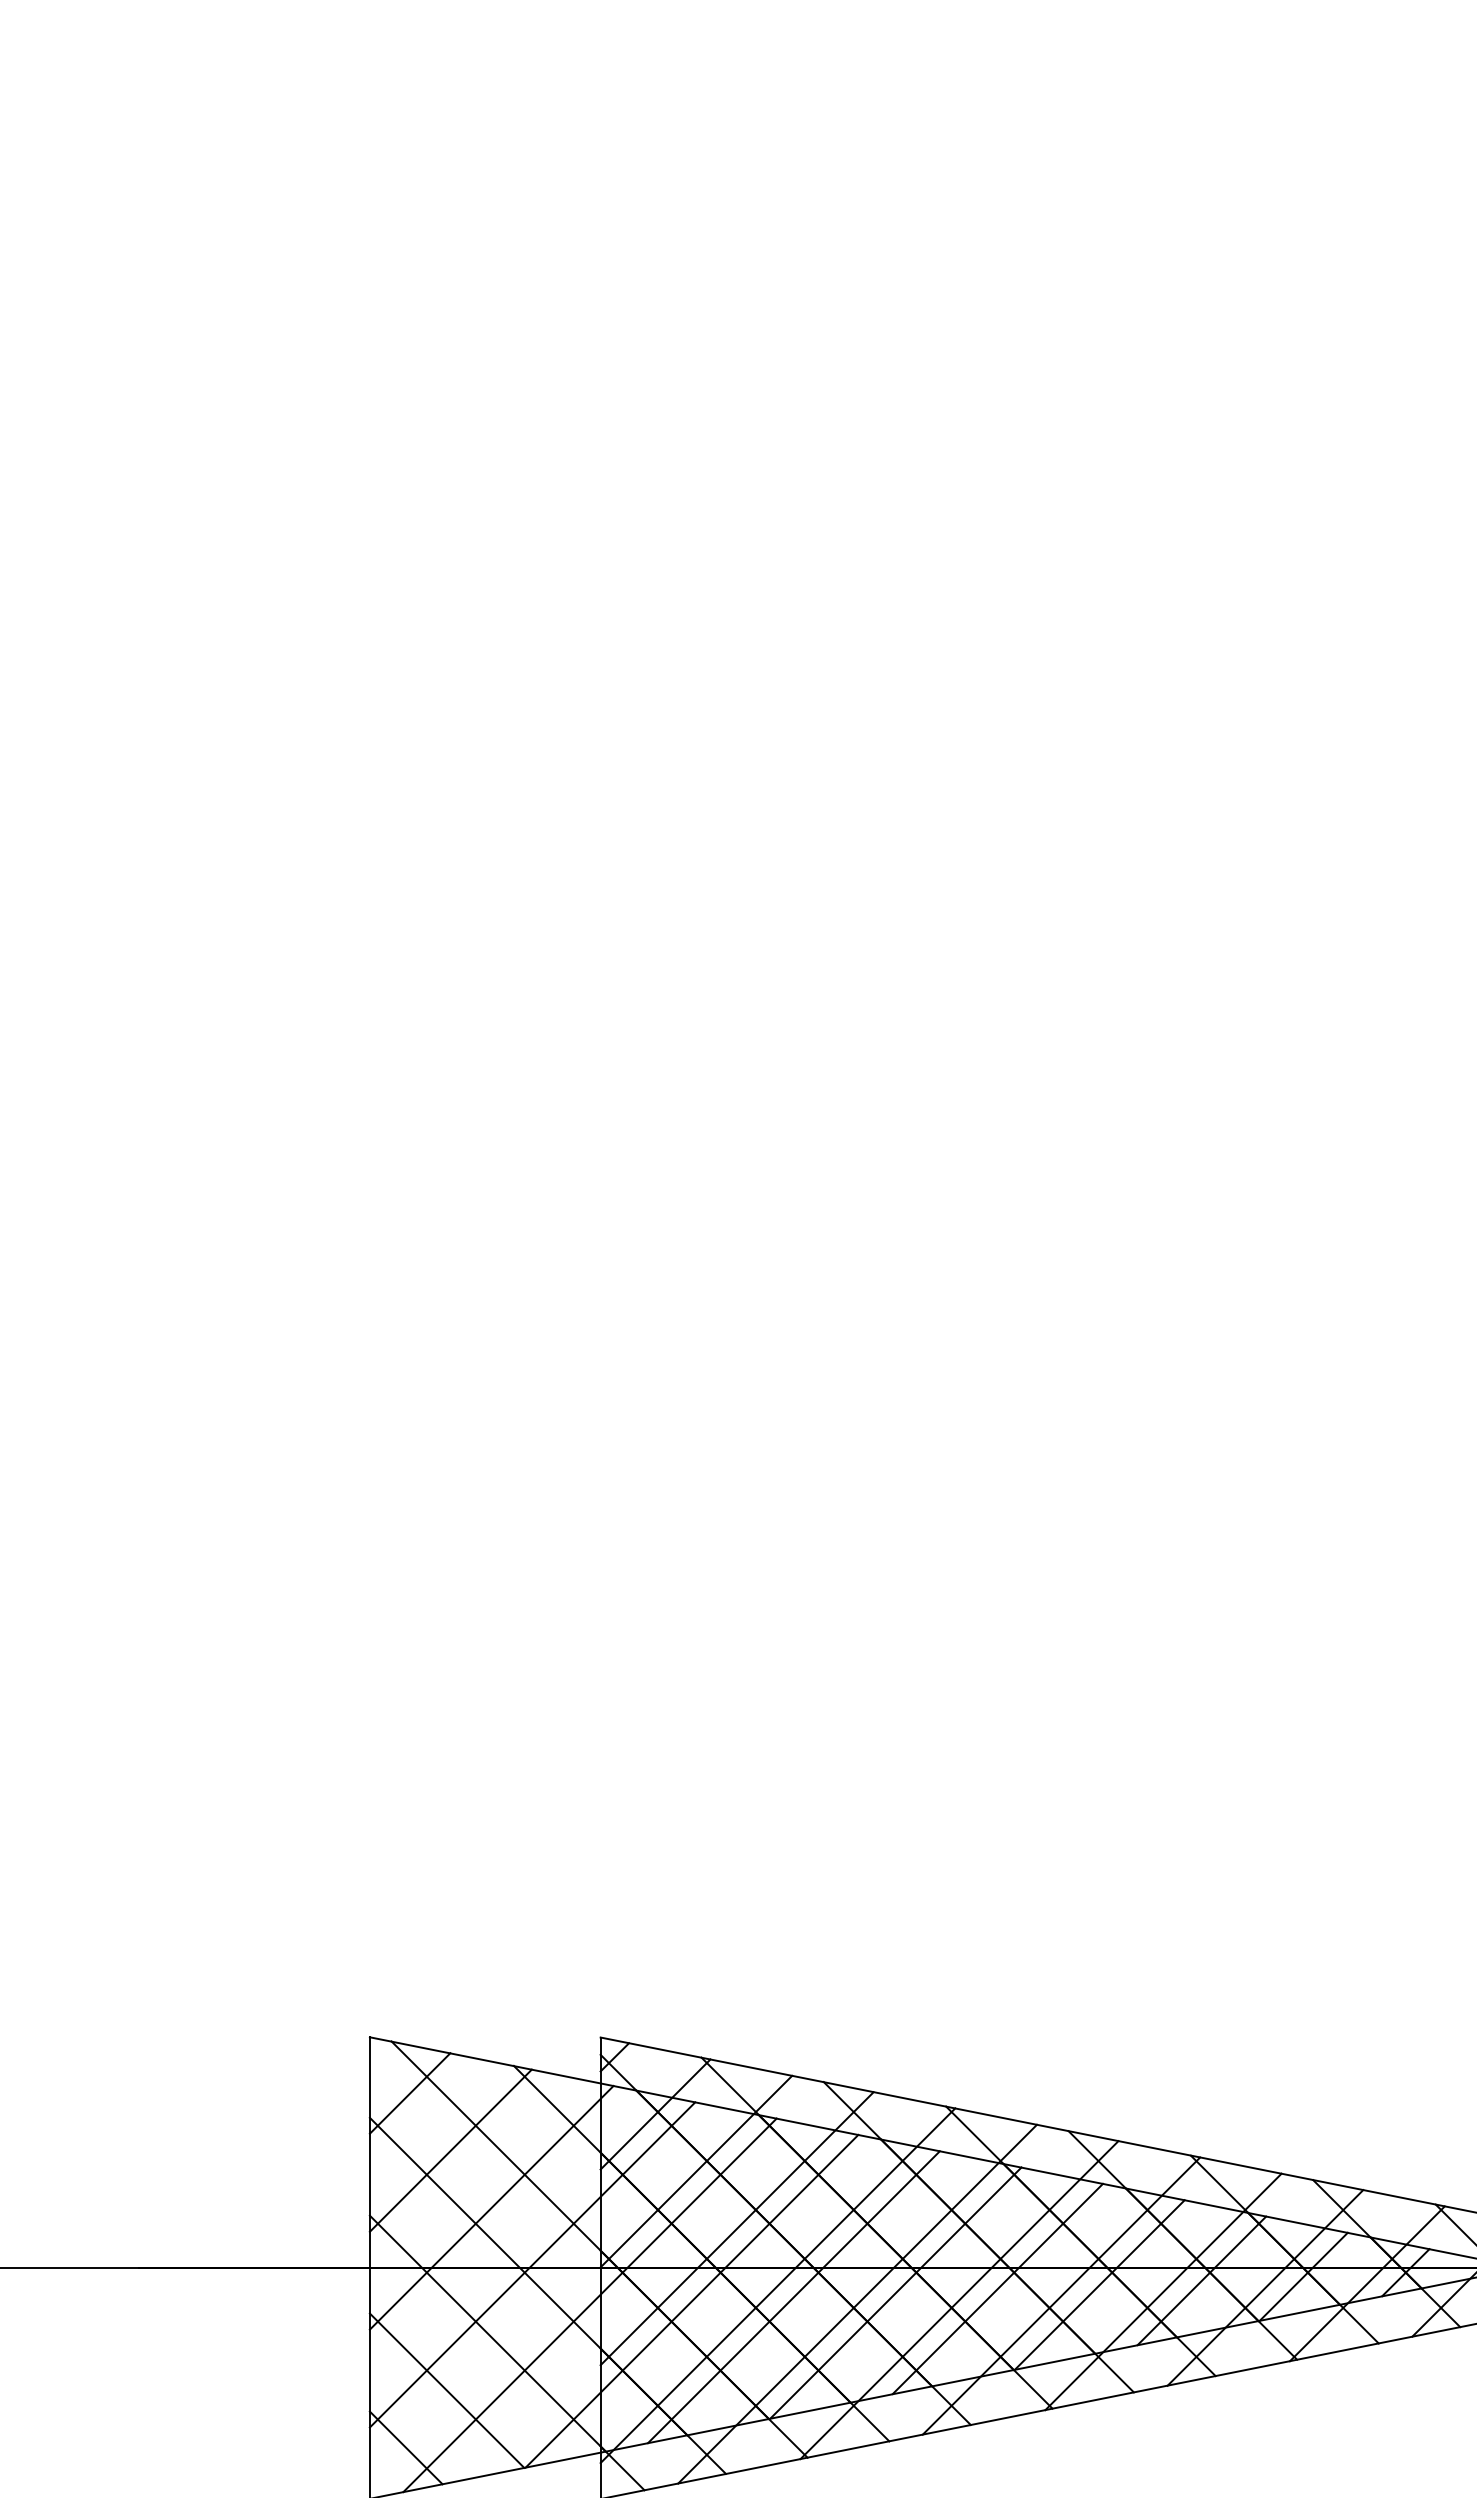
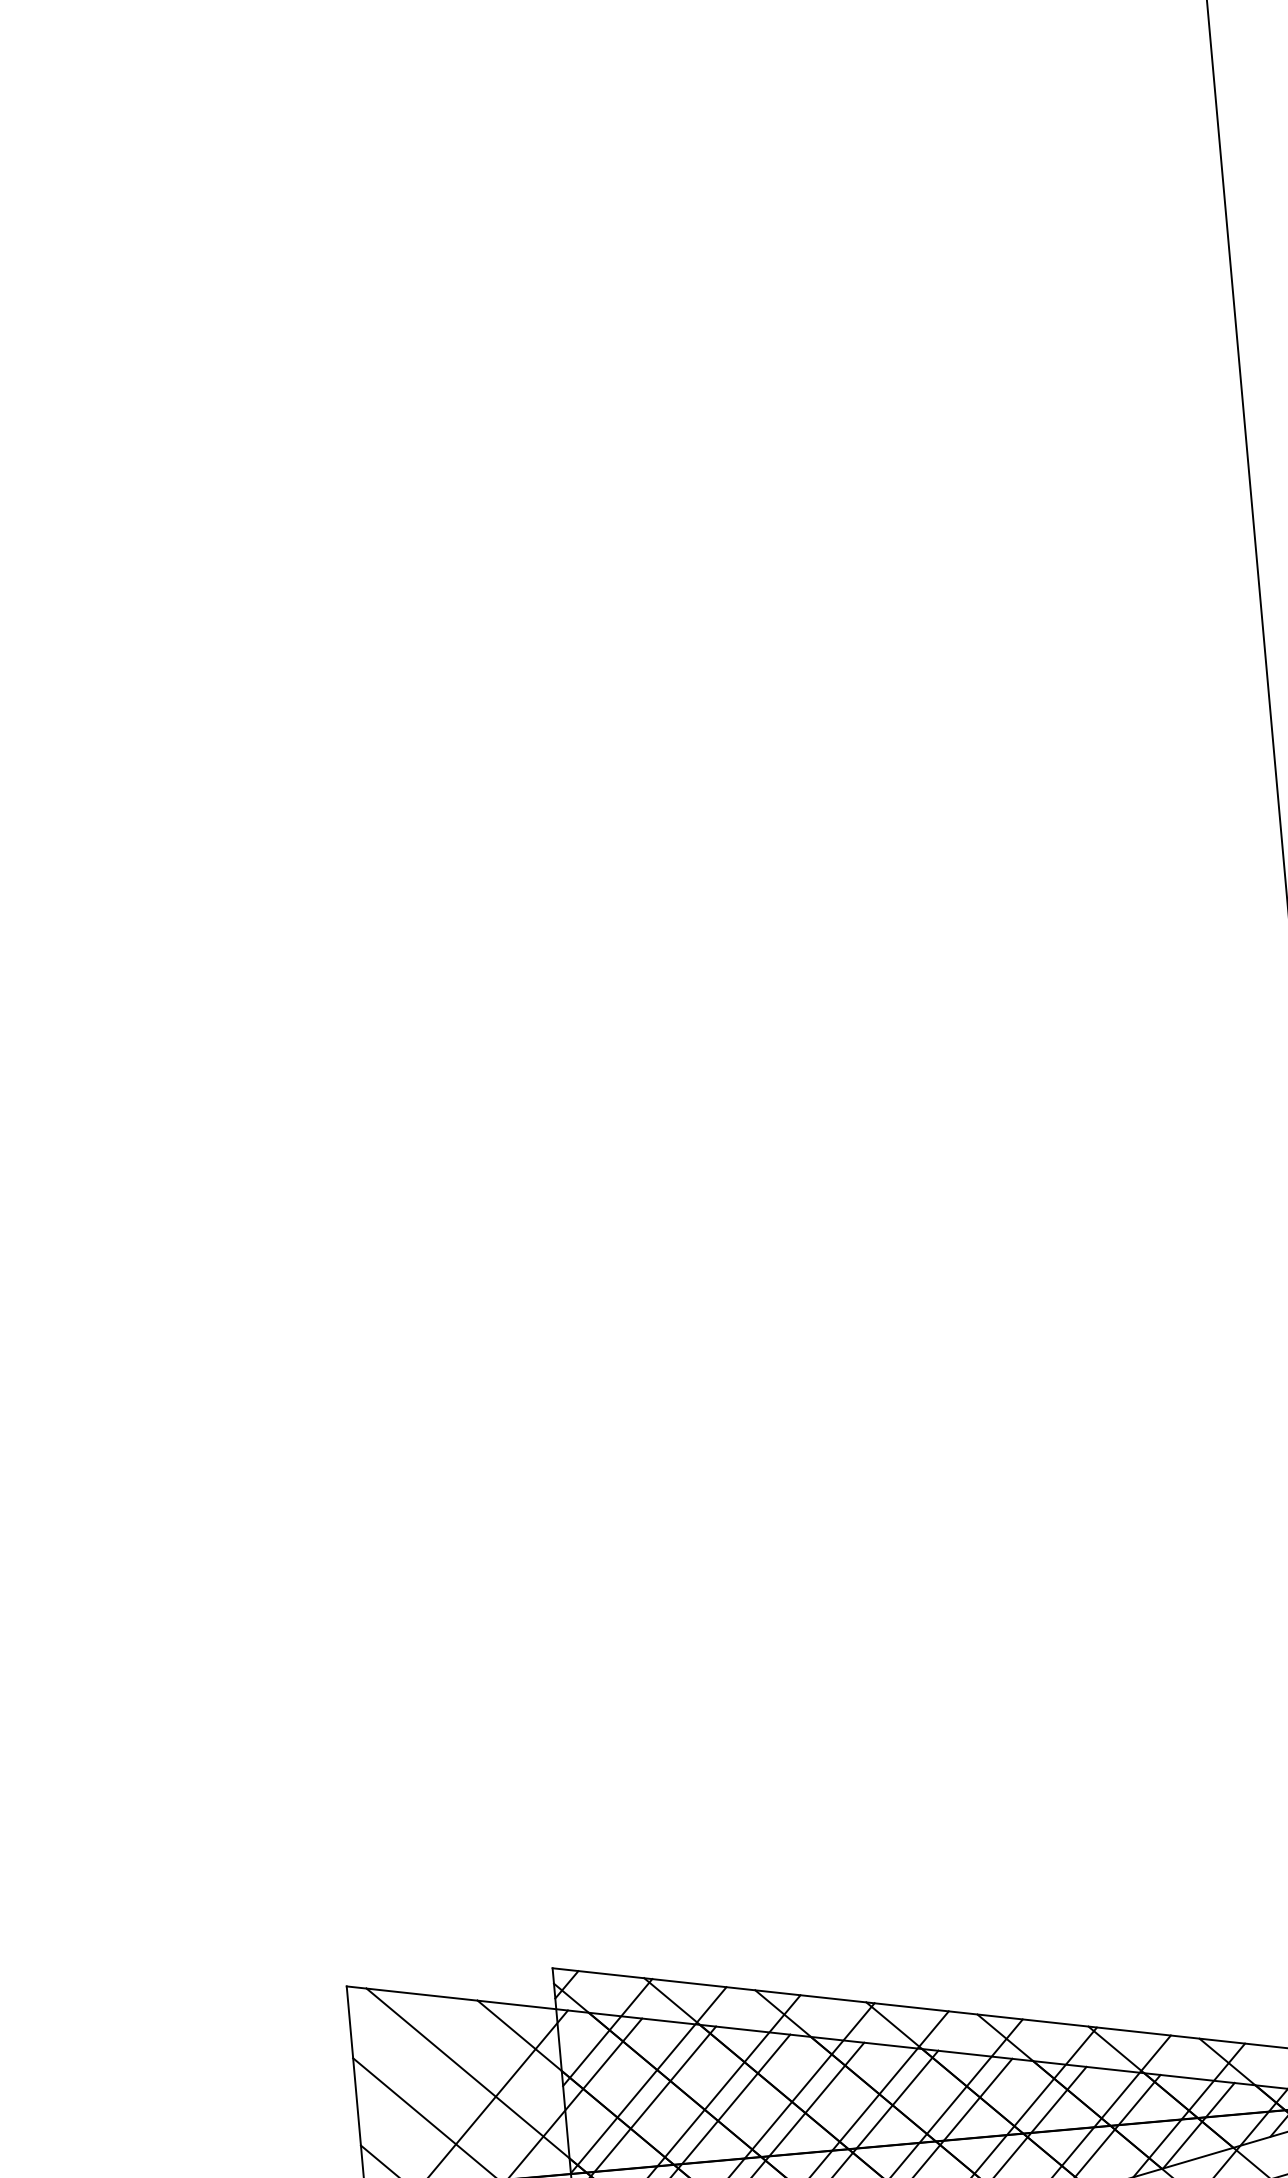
line: (409, 2093) -> (386, 2033), removed
line: (450, 2150) -> (427, 2080), removed

